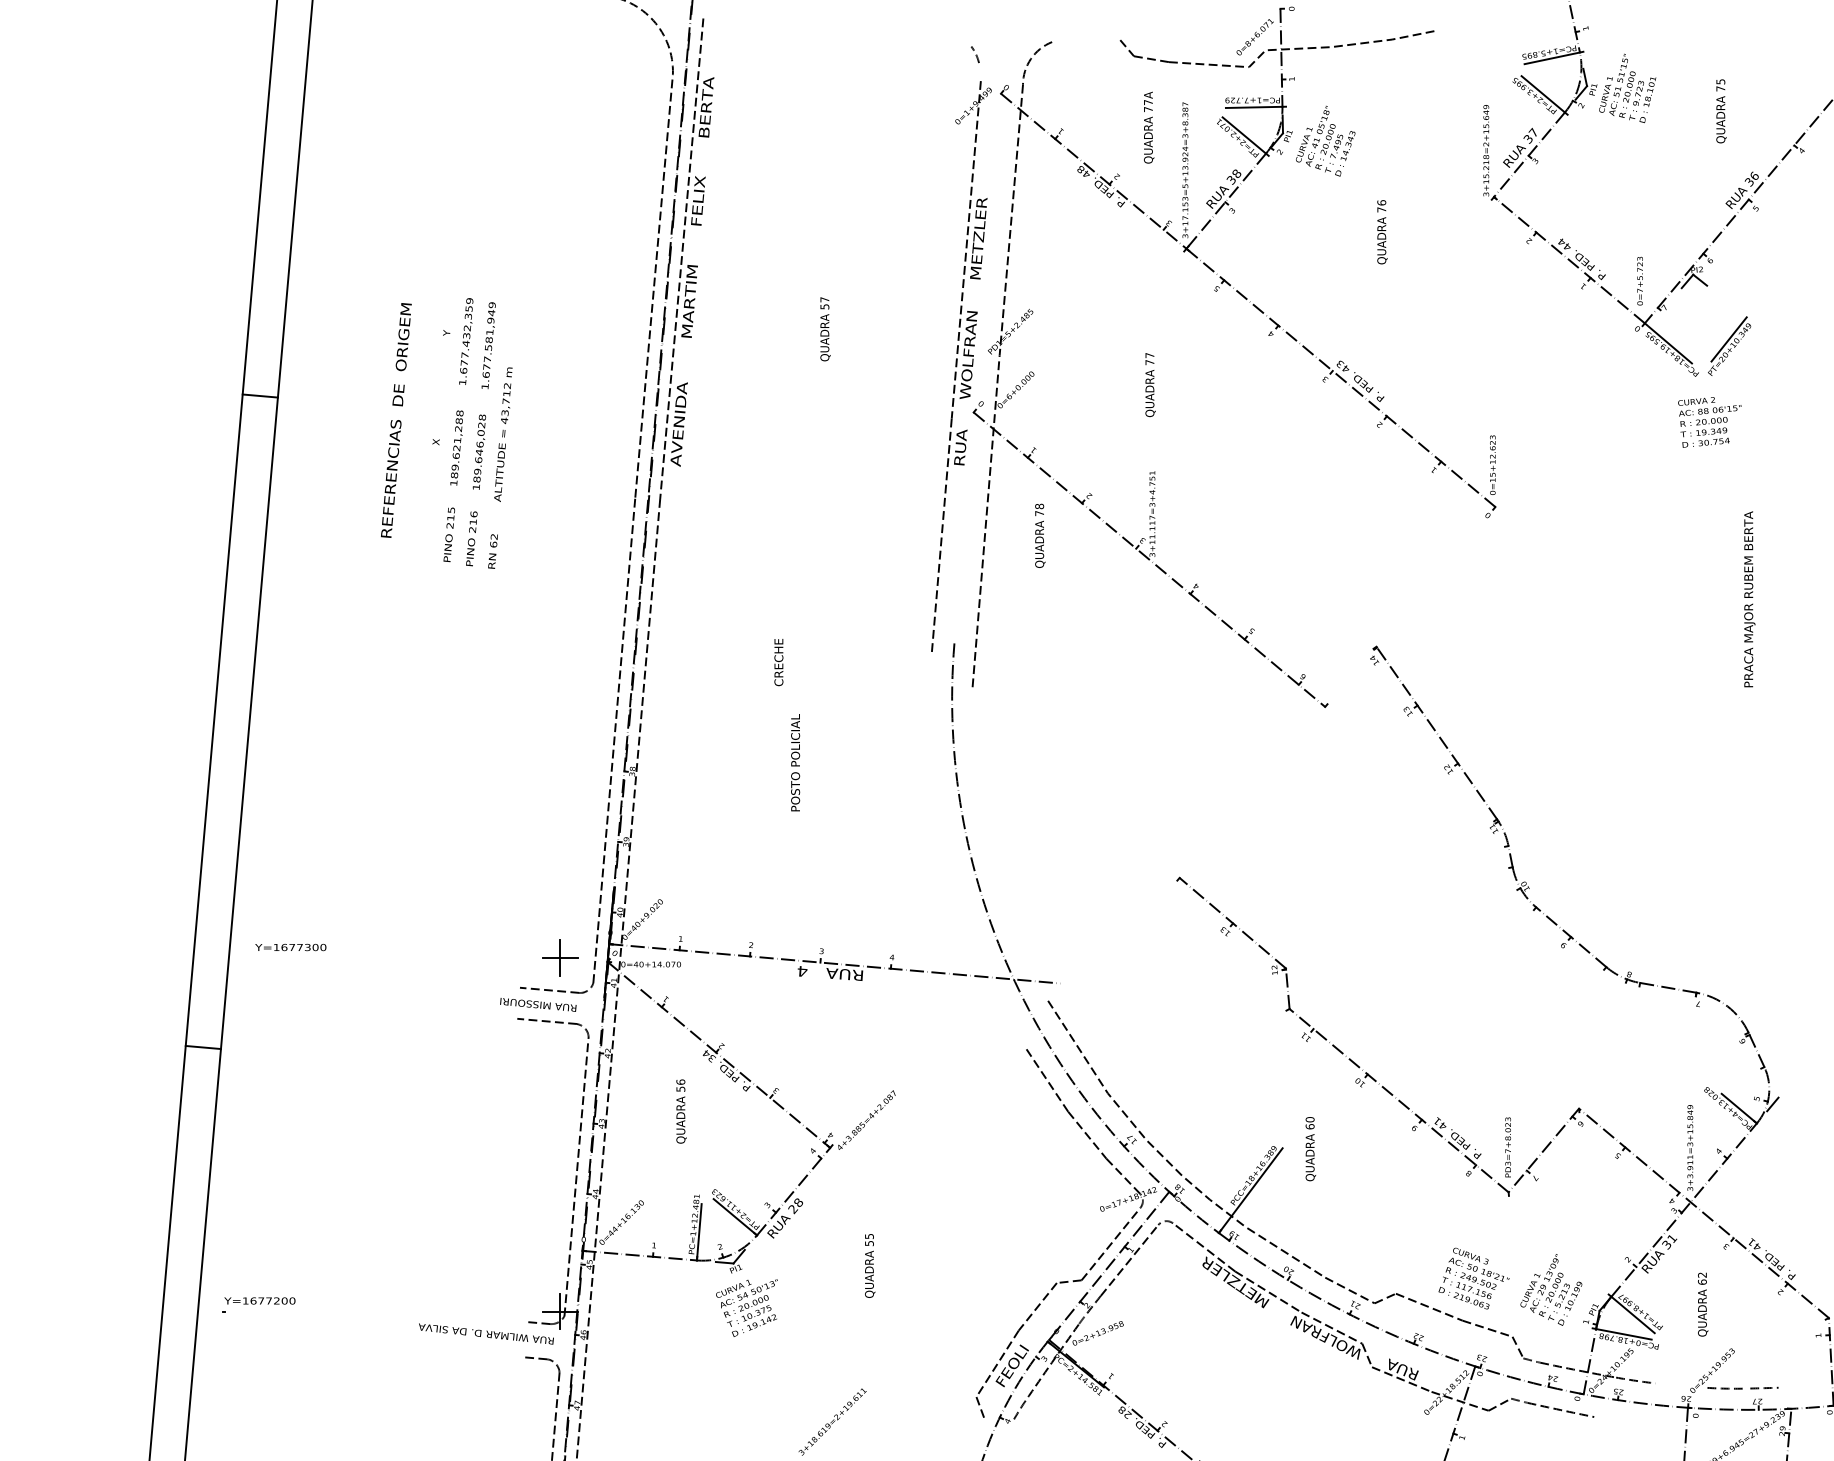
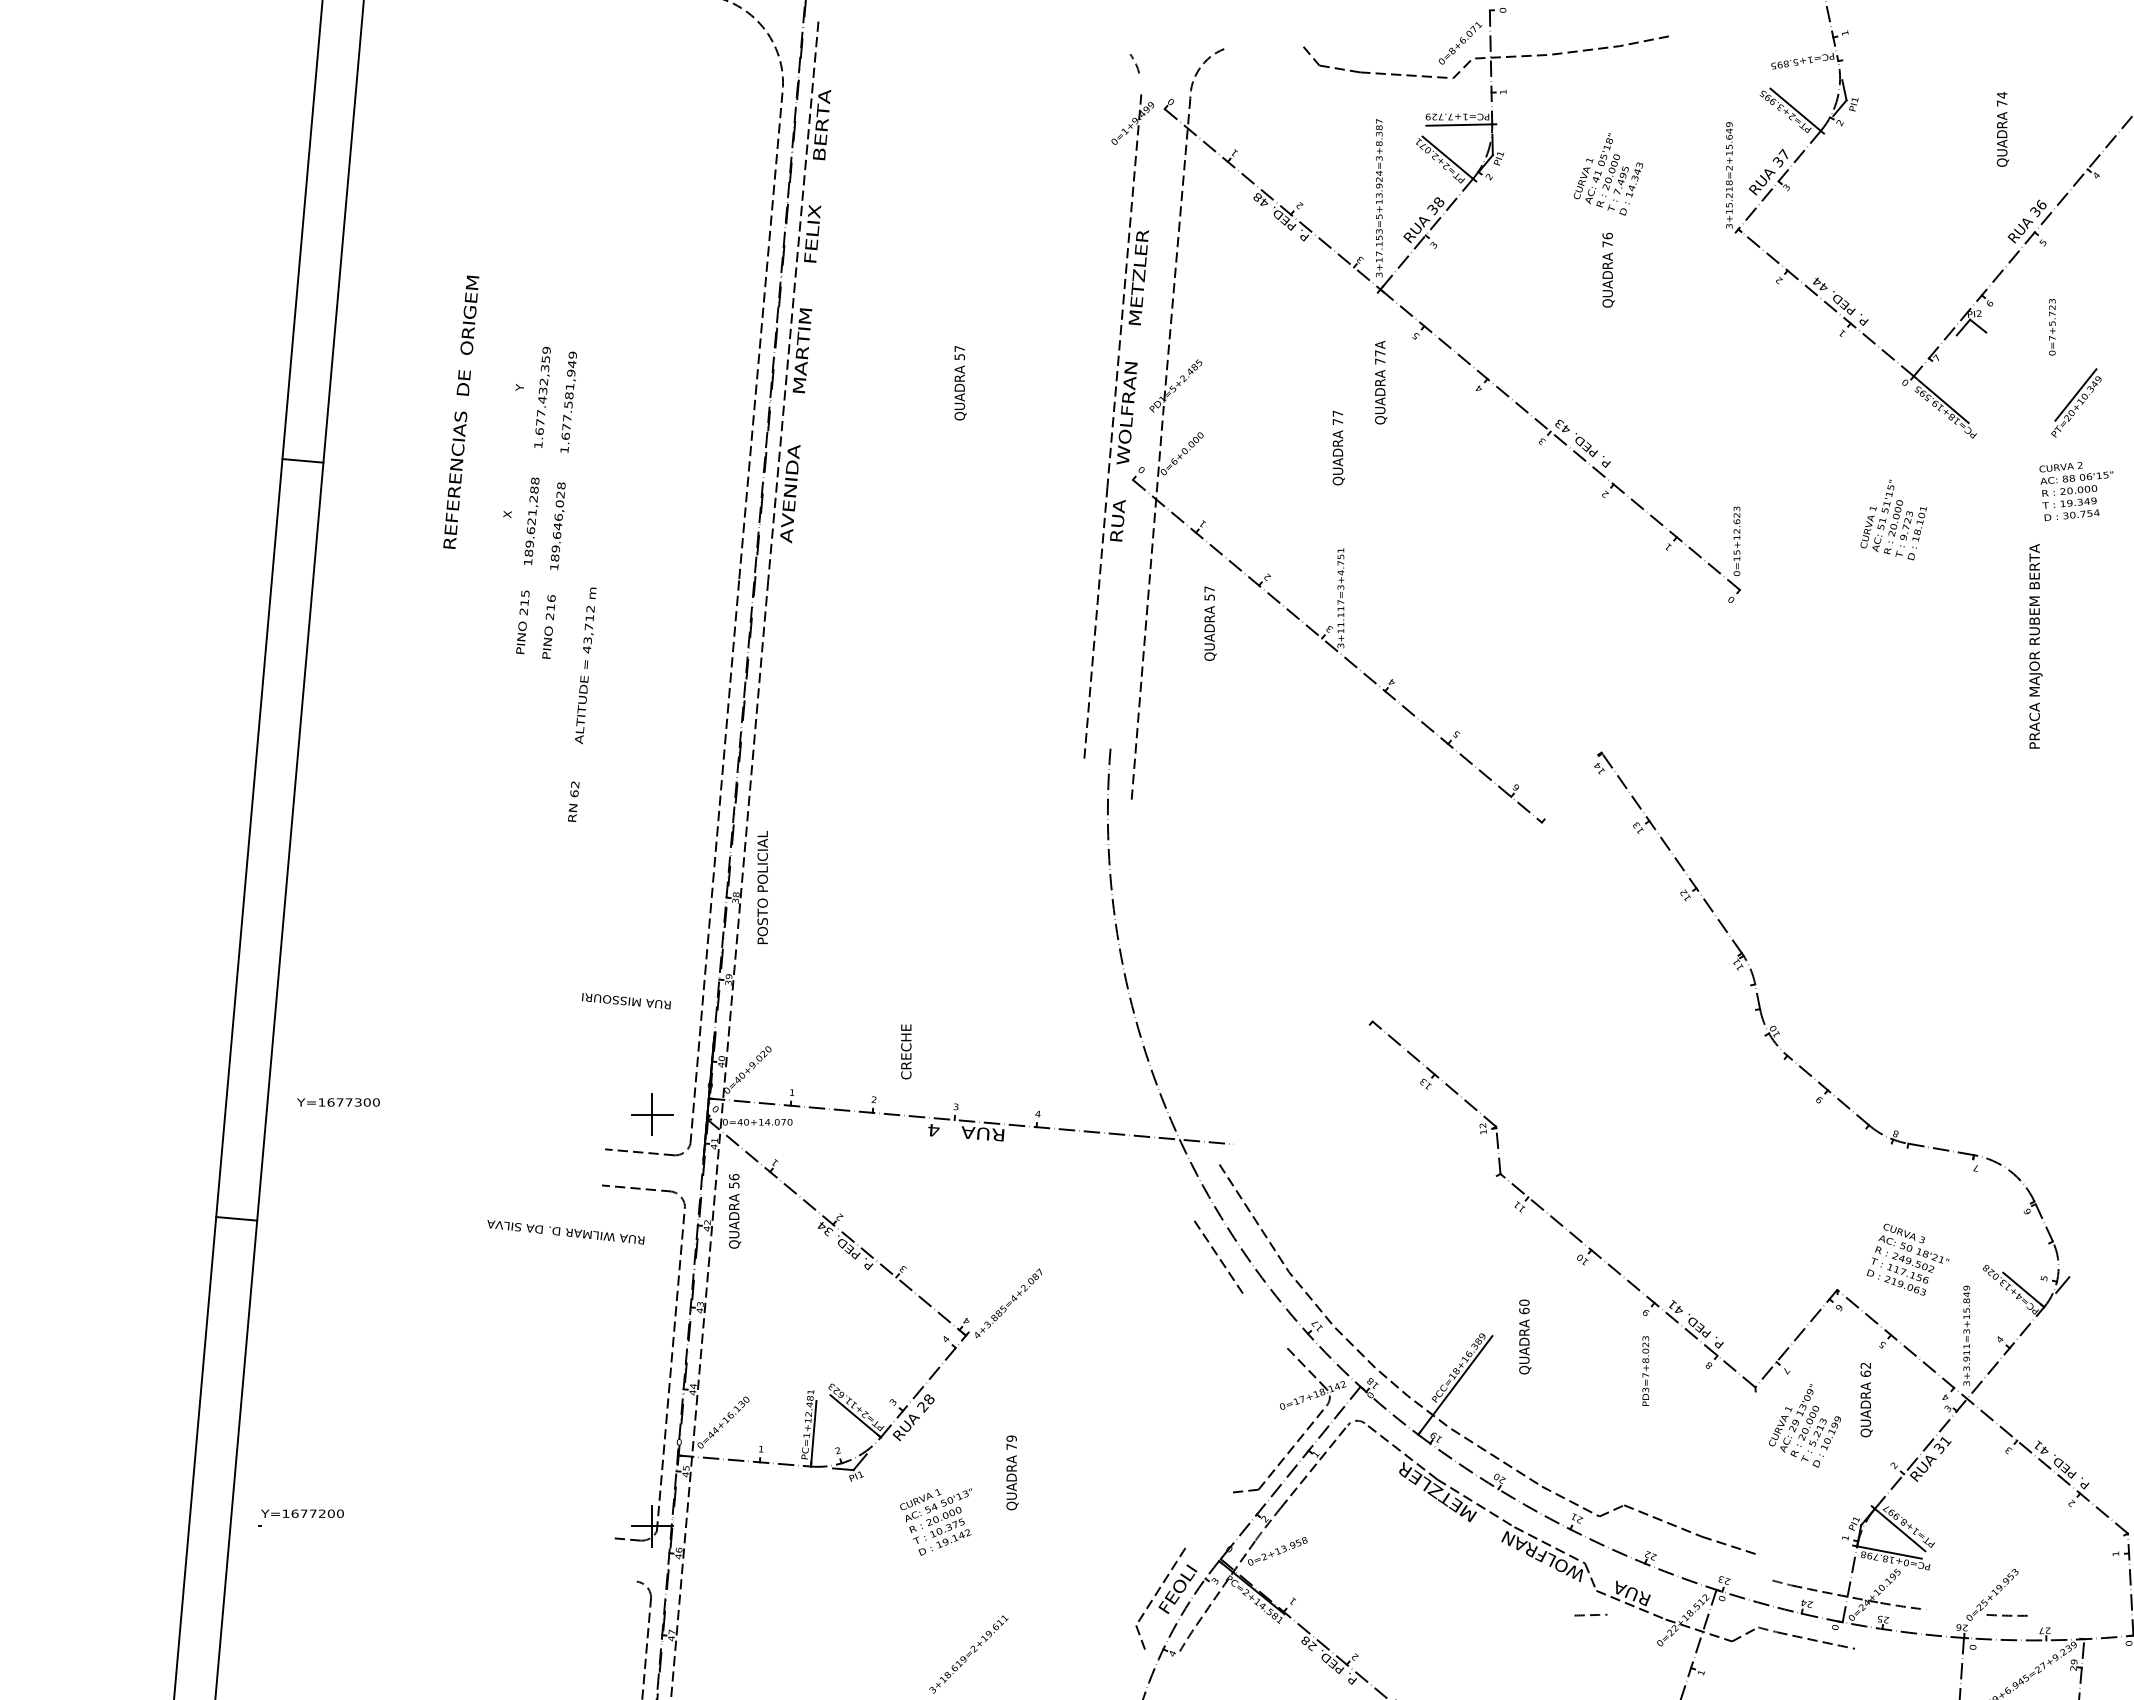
line: (1551, 57) -> (1805, 67), removed
text: (1721, 82) -> (2002, 95), 75 -> 74
text: (1627, 88) -> (1893, 519), moved
text: (1149, 127) -> (1381, 382), moved
text: (1325, 141) -> (1608, 174), moved
text: (1640, 281) -> (2052, 327), moved
part: (1729, 345) -> (2076, 402), moved
text: (396, 419) -> (461, 411), moved
text: (1709, 422) -> (2076, 491), moved
text: (500, 467) -> (582, 704), moved
text: (1039, 510) -> (1209, 593), 78 -> 57
text: (1749, 599) -> (2035, 646), moved
text: (779, 662) -> (906, 1051), moved
text: (795, 761) -> (762, 886), moved
text: (538, 1005) -> (626, 1001), moved
text: (681, 1111) -> (735, 1211), moved
line: (1086, 1134) -> (1264, 1320), removed
text: (1507, 1146) -> (1645, 1370), moved
text: (869, 1239) -> (1011, 1442), 55 -> 79
text: (1473, 1278) -> (1907, 1259), moved
text: (1550, 1289) -> (1804, 1425), moved
text: (1703, 1304) -> (1866, 1399), moved
line: (1037, 1306) -> (1207, 1520), removed
text: (746, 1307) -> (935, 1521), moved
text: (485, 1334) -> (565, 1232), moved
line: (1517, 1347) -> (1765, 1567), removed
line: (535, 1358) -> (623, 1580), removed
part: (1764, 1387) -> (1590, 1614), moved

